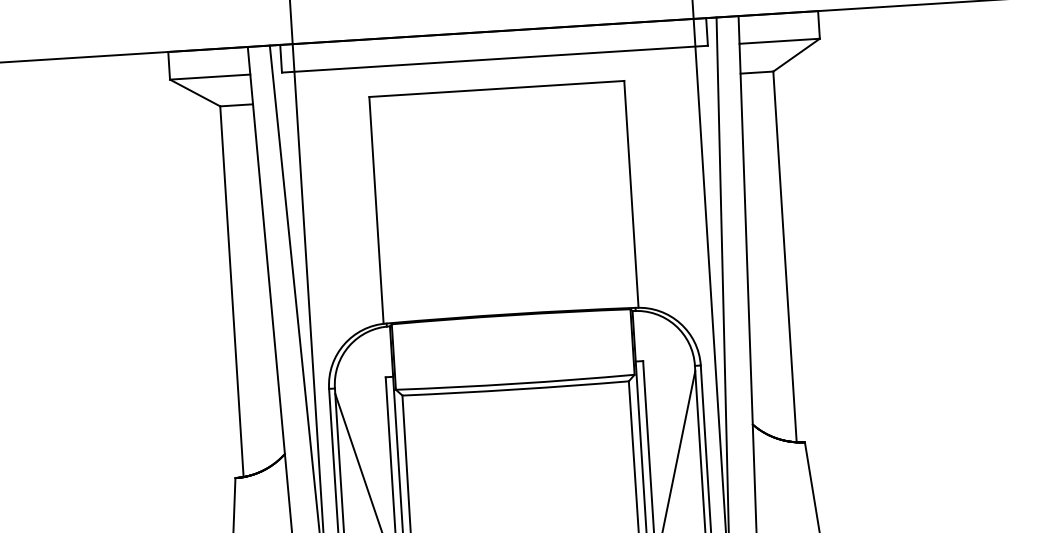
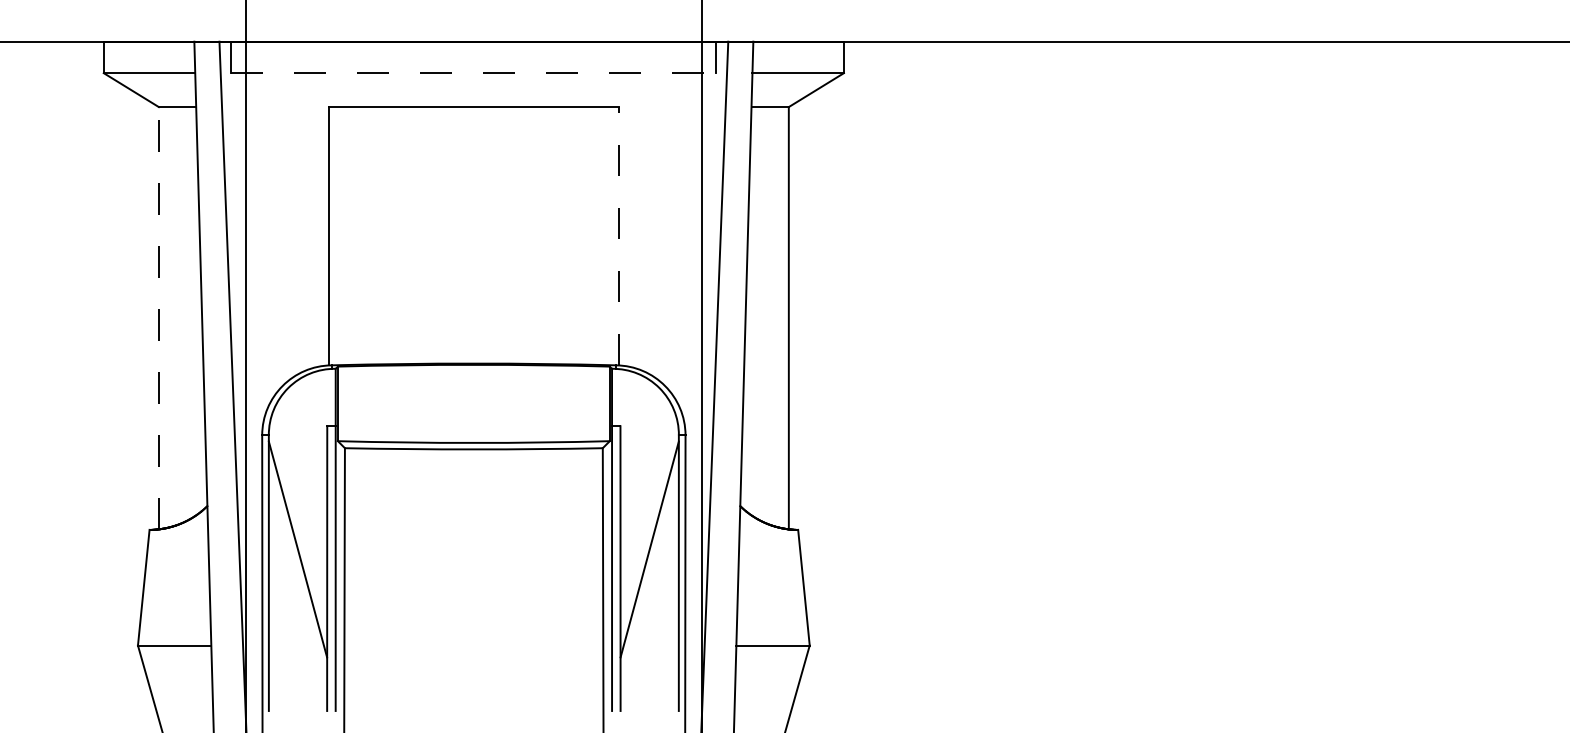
line: (494, 59) -> (473, 73), solid -> dashed
line: (631, 193) -> (619, 235), solid -> dashed
line: (231, 291) -> (158, 317), solid -> dashed

